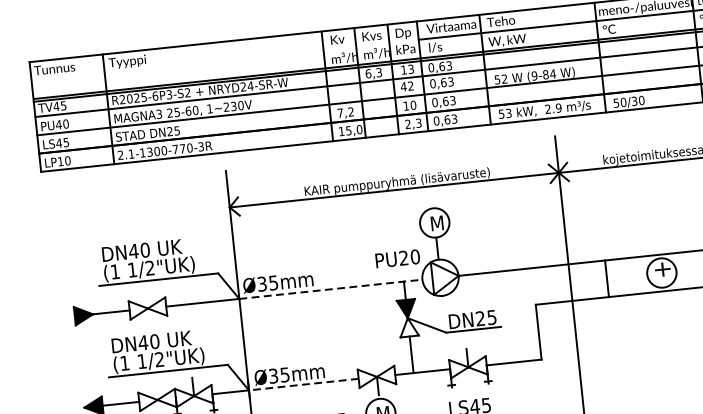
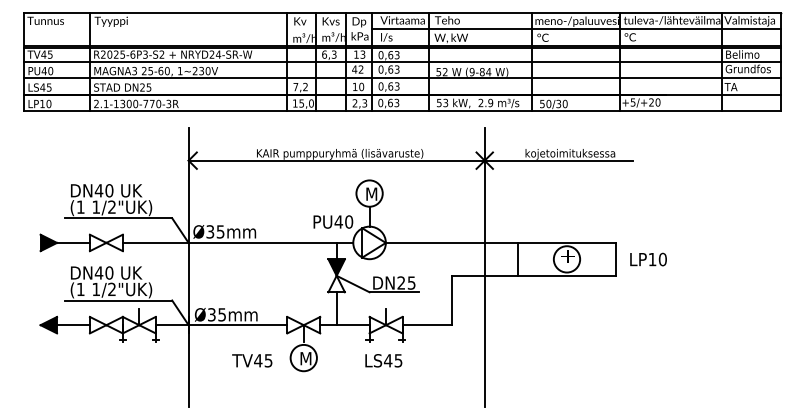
text: (403, 257) -> (338, 221), PU20 -> PU40
line: (331, 288) -> (271, 242), dashed -> solid
line: (303, 385) -> (237, 325), dashed -> solid

